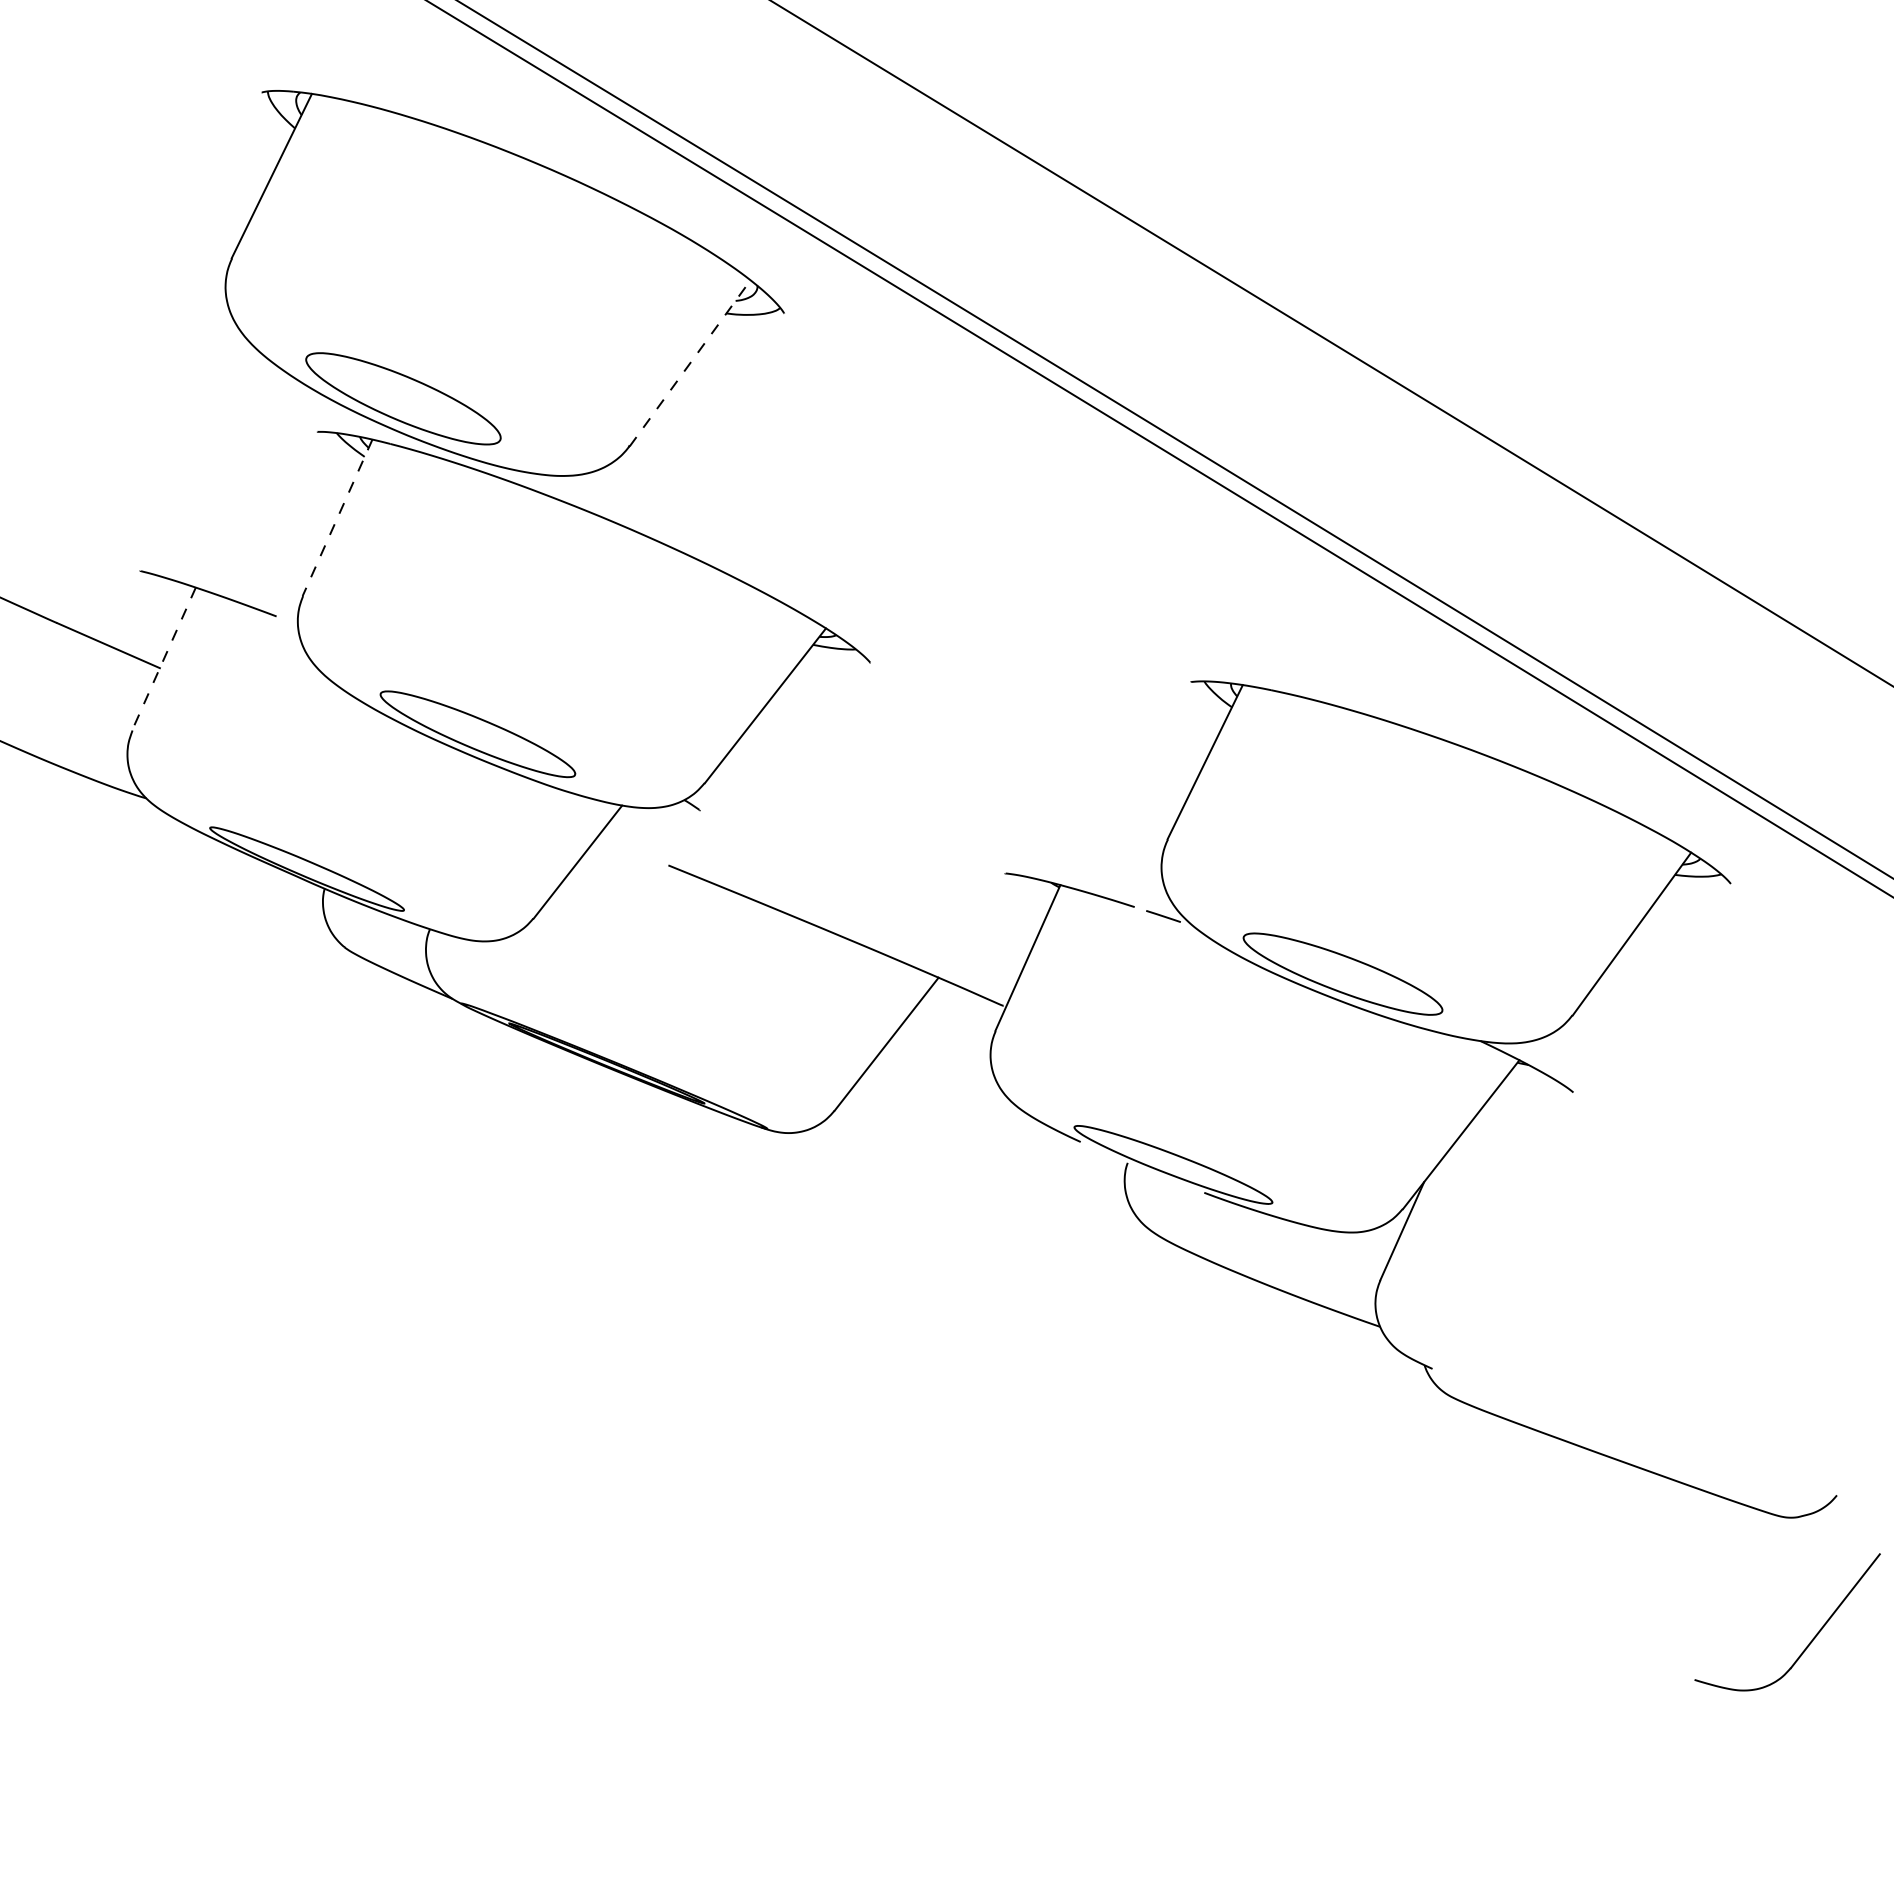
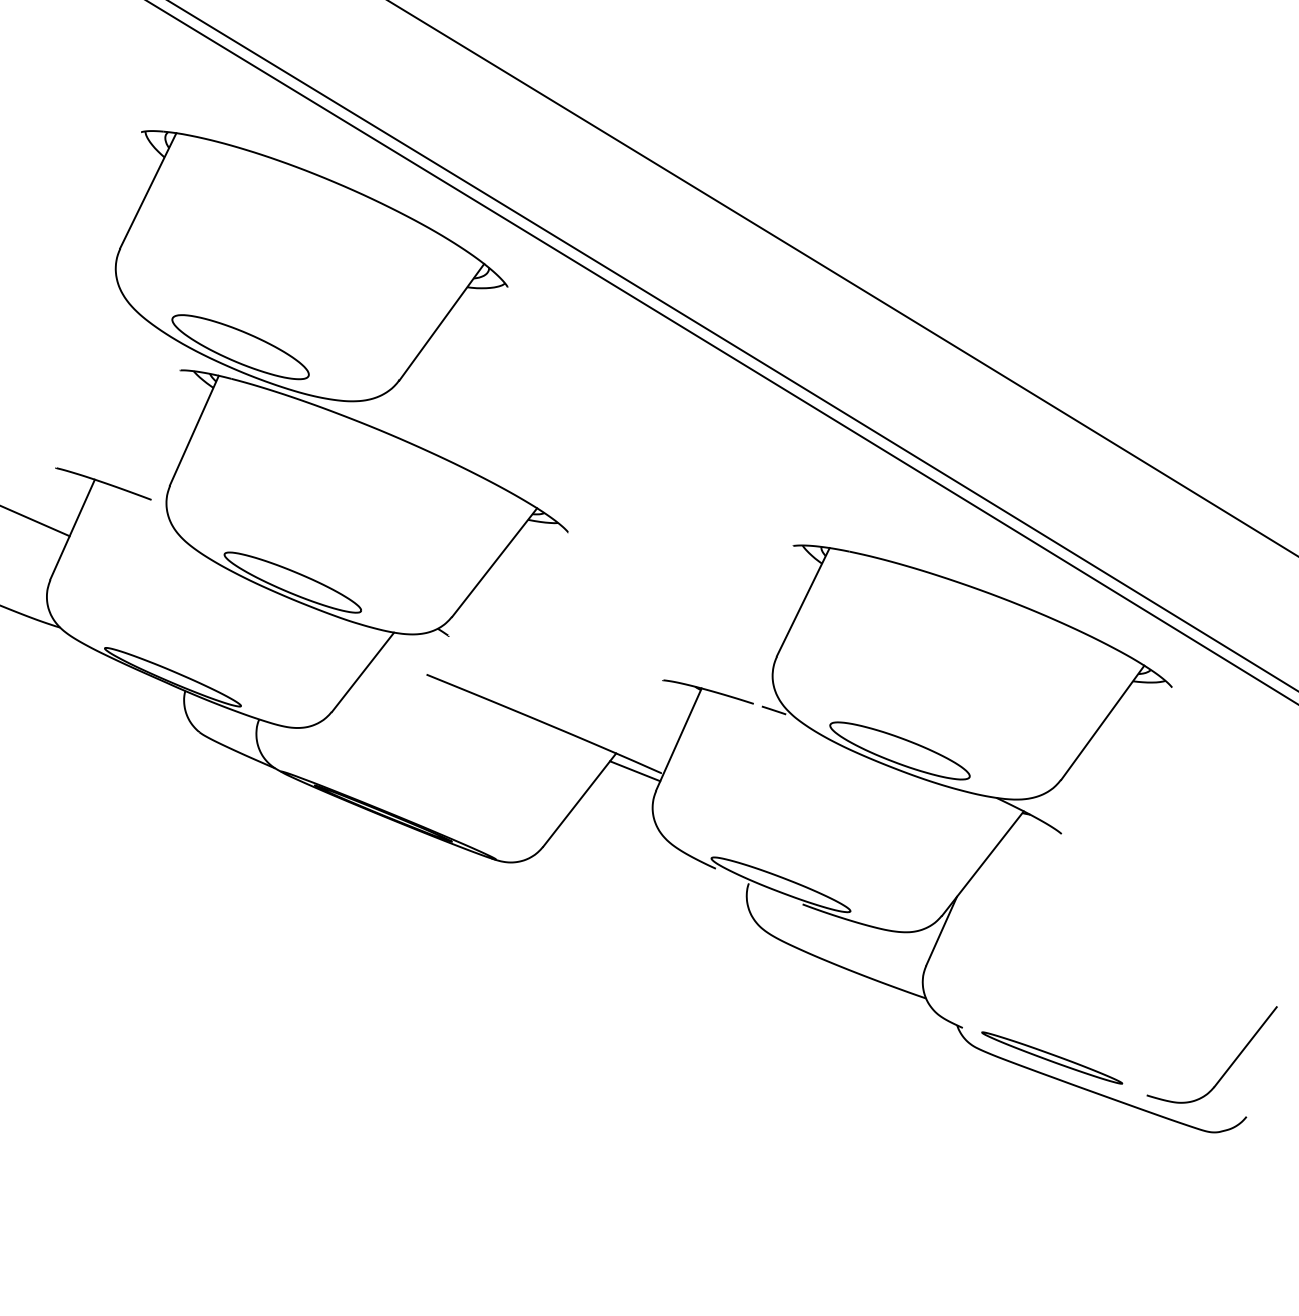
line: (690, 363) -> (442, 322), dashed -> solid
line: (337, 517) -> (194, 430), dashed -> solid
line: (163, 659) -> (72, 530), dashed -> solid
line: (965, 1002) -> (635, 770), added
part: (1559, 1411) -> (1051, 1057), added
part: (1812, 1638) -> (1229, 1066), moved

